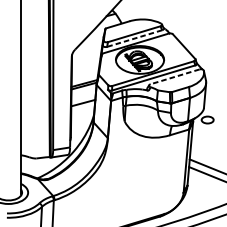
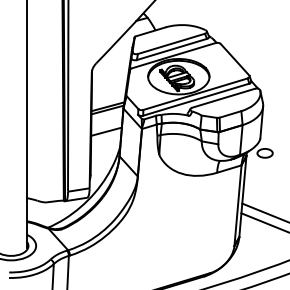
line: (134, 38) -> (171, 49), dashed -> solid
line: (175, 77) -> (223, 98), dashed -> solid

